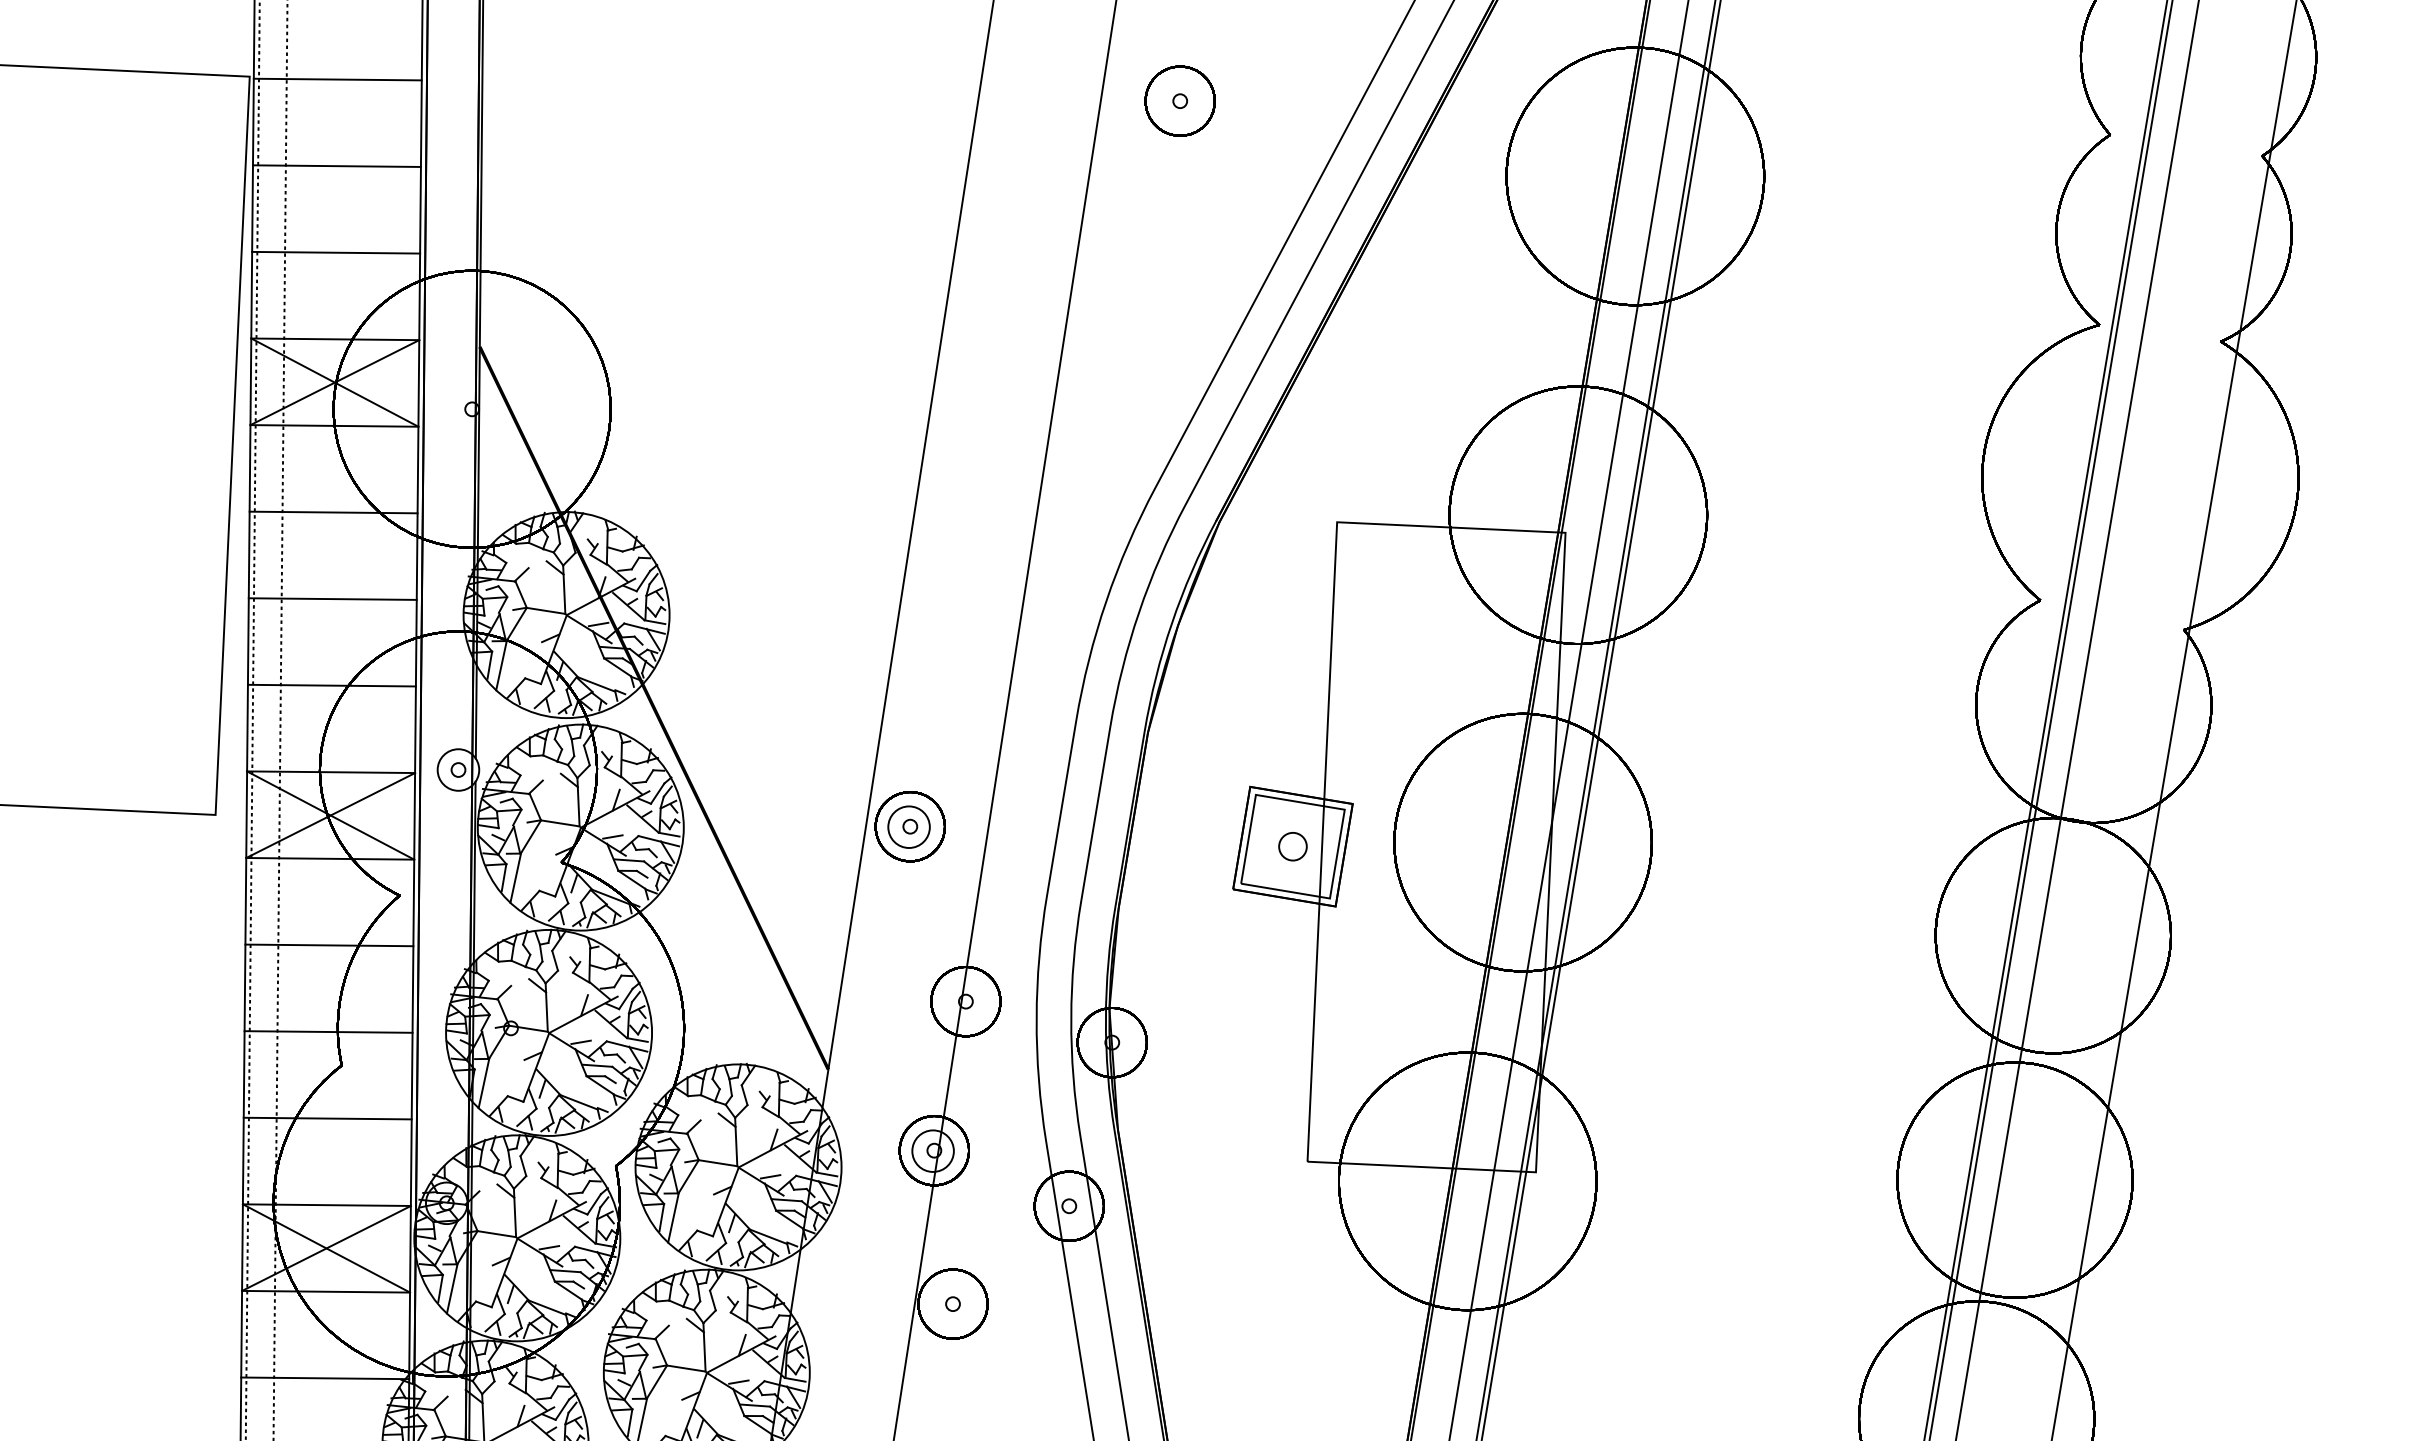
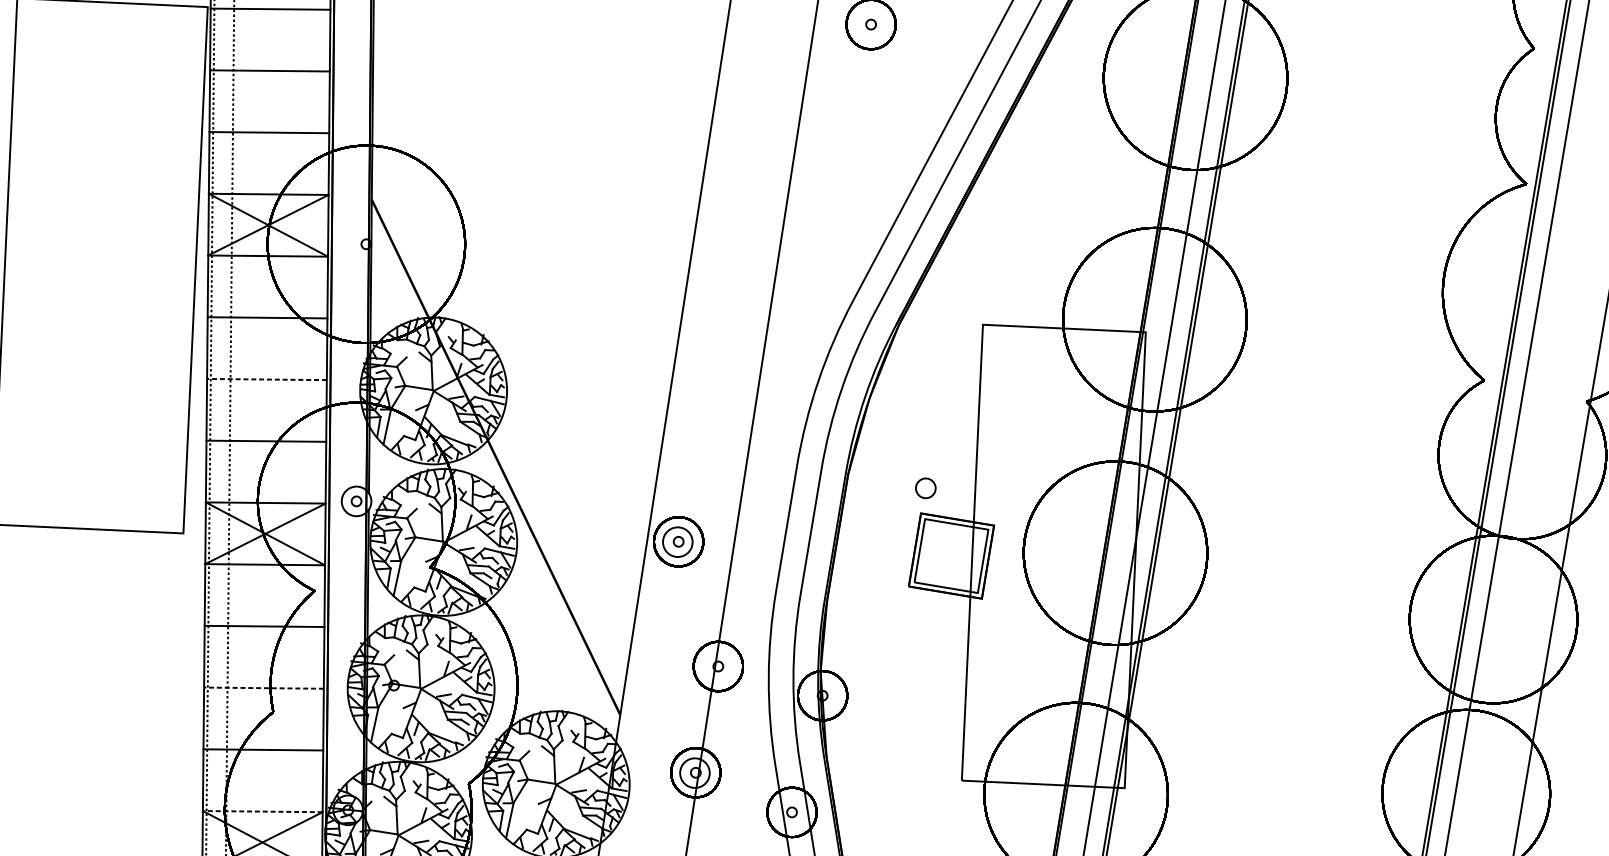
line: (332, 599) -> (266, 379), solid -> dashed
circle: (1292, 846) -> (925, 488), moved
line: (328, 1031) -> (263, 687), solid -> dashed
line: (326, 1205) -> (262, 811), solid -> dashed

